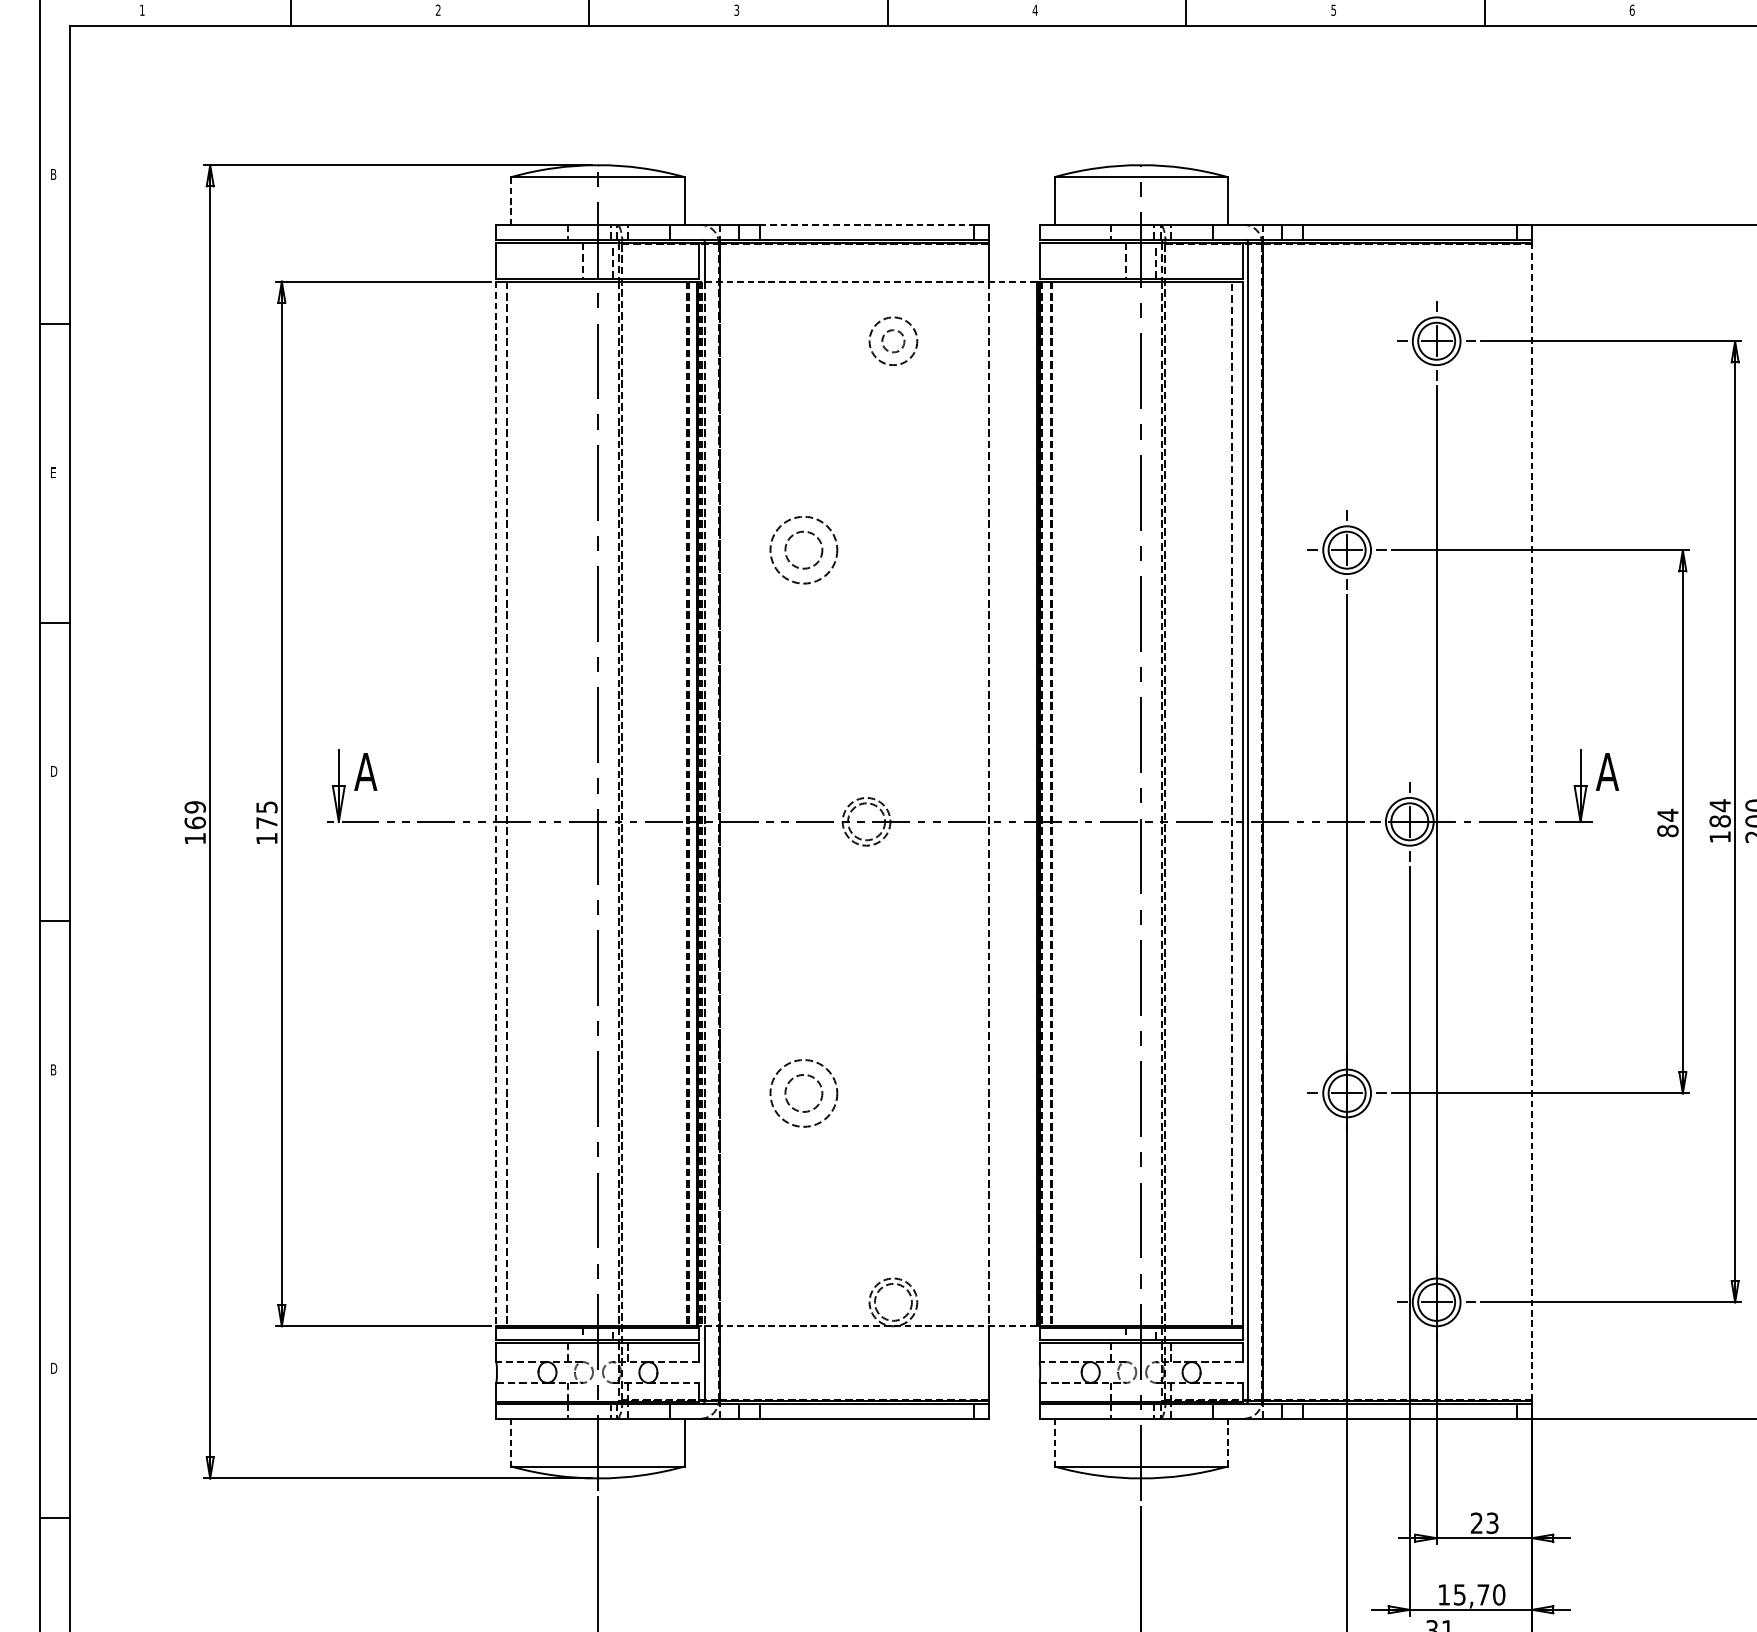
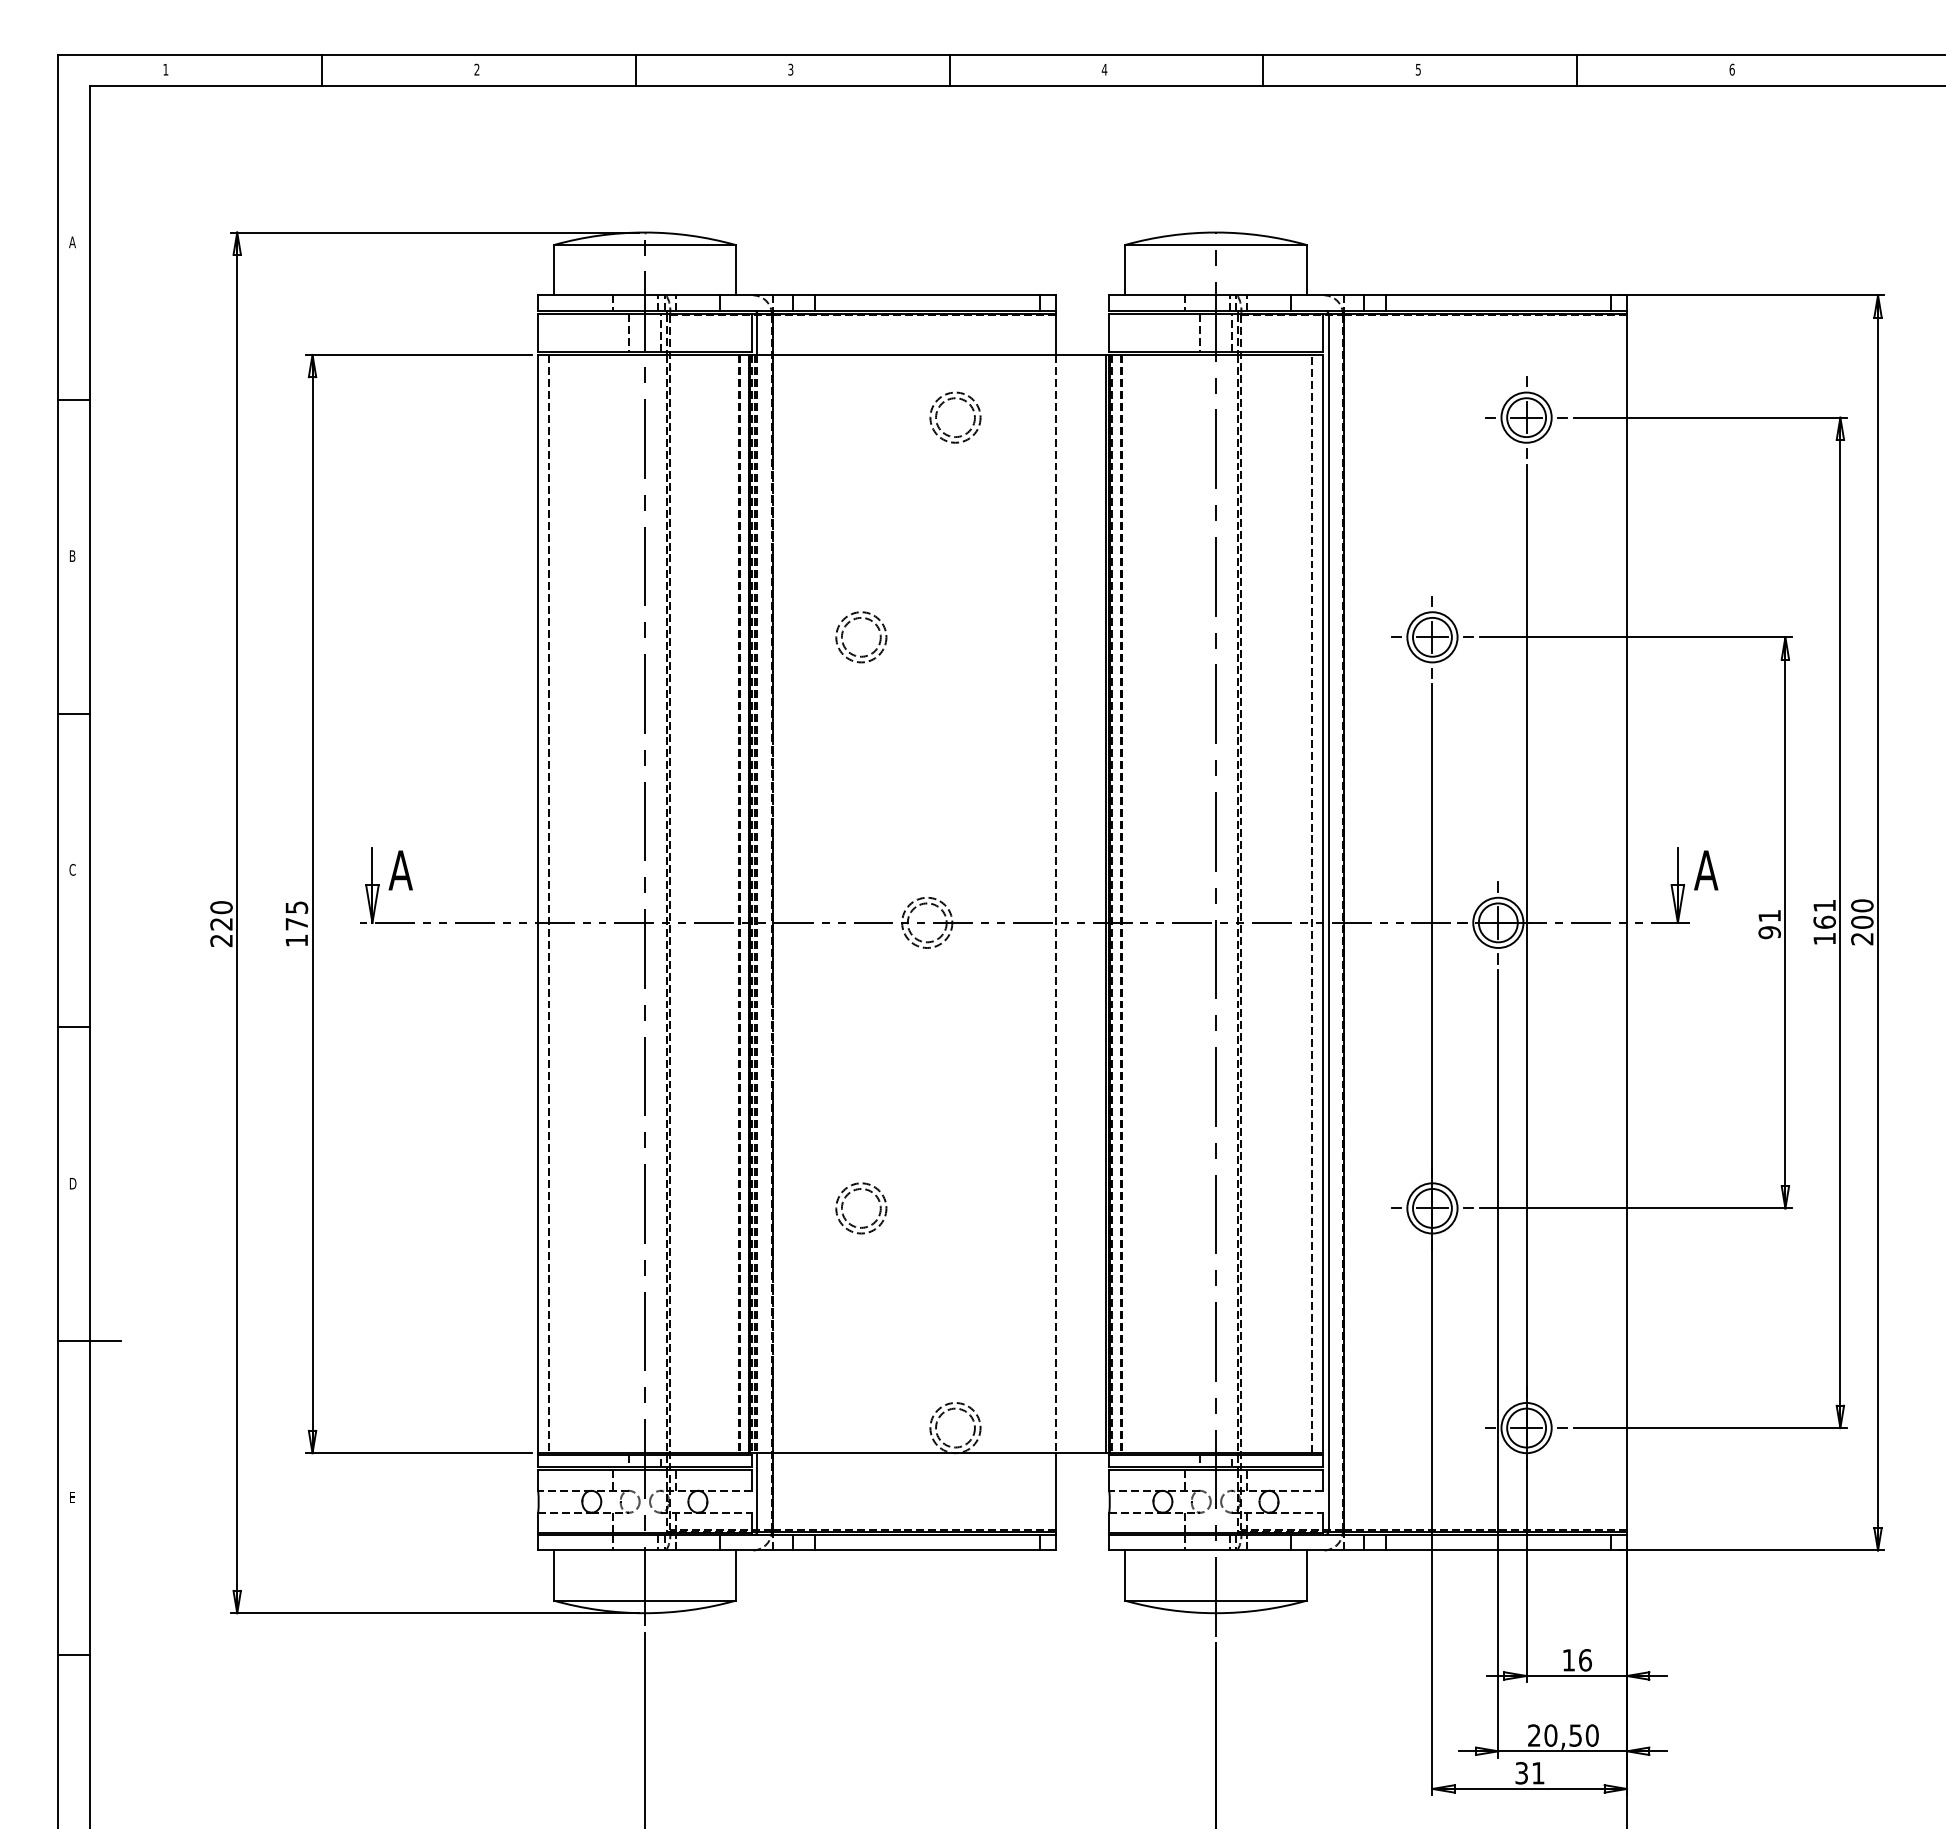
text: (53, 174) -> (72, 242), B -> A
line: (511, 201) -> (553, 270), dashed -> solid
line: (866, 225) -> (927, 295), dashed -> solid
line: (867, 281) -> (928, 354), dashed -> solid
circle: (893, 341) -> (955, 417), size x1.67
text: (53, 472) -> (72, 555), E -> B
circle: (804, 550) -> (861, 637), size x0.71
text: (53, 771) -> (72, 869), D -> C
line: (496, 804) -> (538, 904), dashed -> solid
text: (1720, 812) -> (1824, 913), 184 -> 161
line: (1532, 821) -> (1627, 922), dashed -> solid
text: (195, 823) -> (221, 924), 169 -> 220
text: (1667, 823) -> (1769, 924), 84 -> 91
text: (54, 1069) -> (73, 1183), B -> D
circle: (804, 1093) -> (861, 1208), size x0.71
line: (69, 1220) -> (89, 1341), added
line: (867, 1326) -> (928, 1453), dashed -> solid
text: (53, 1368) -> (72, 1497), D -> E
line: (1227, 1442) -> (1306, 1575), dashed -> solid
line: (511, 1443) -> (553, 1576), dashed -> solid
line: (1054, 1443) -> (1124, 1576), dashed -> solid
text: (1484, 1523) -> (1576, 1660), 23 -> 16
text: (1463, 1594) -> (1554, 1735), 15,70 -> 20,50

